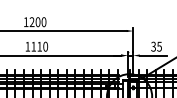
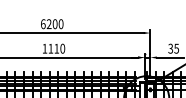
text: (26, 22) -> (43, 24), 1200 -> 6200

